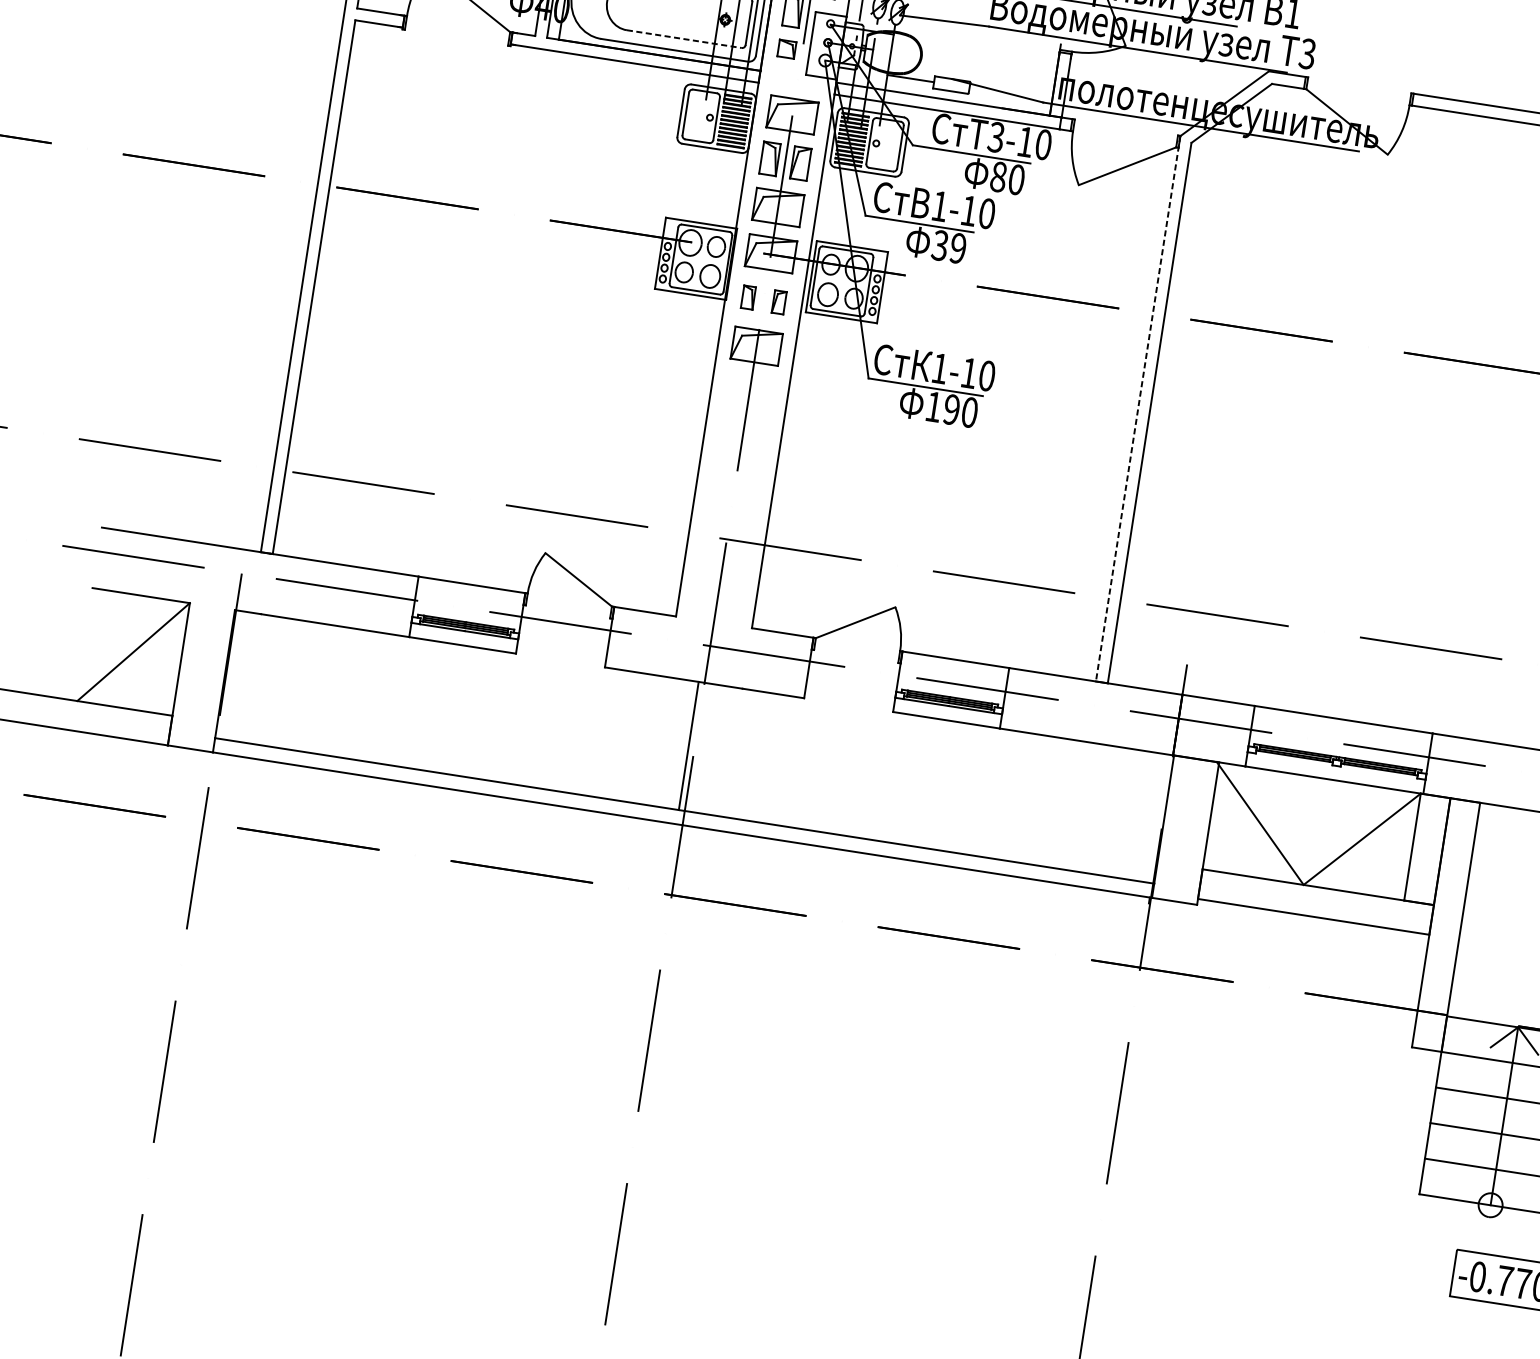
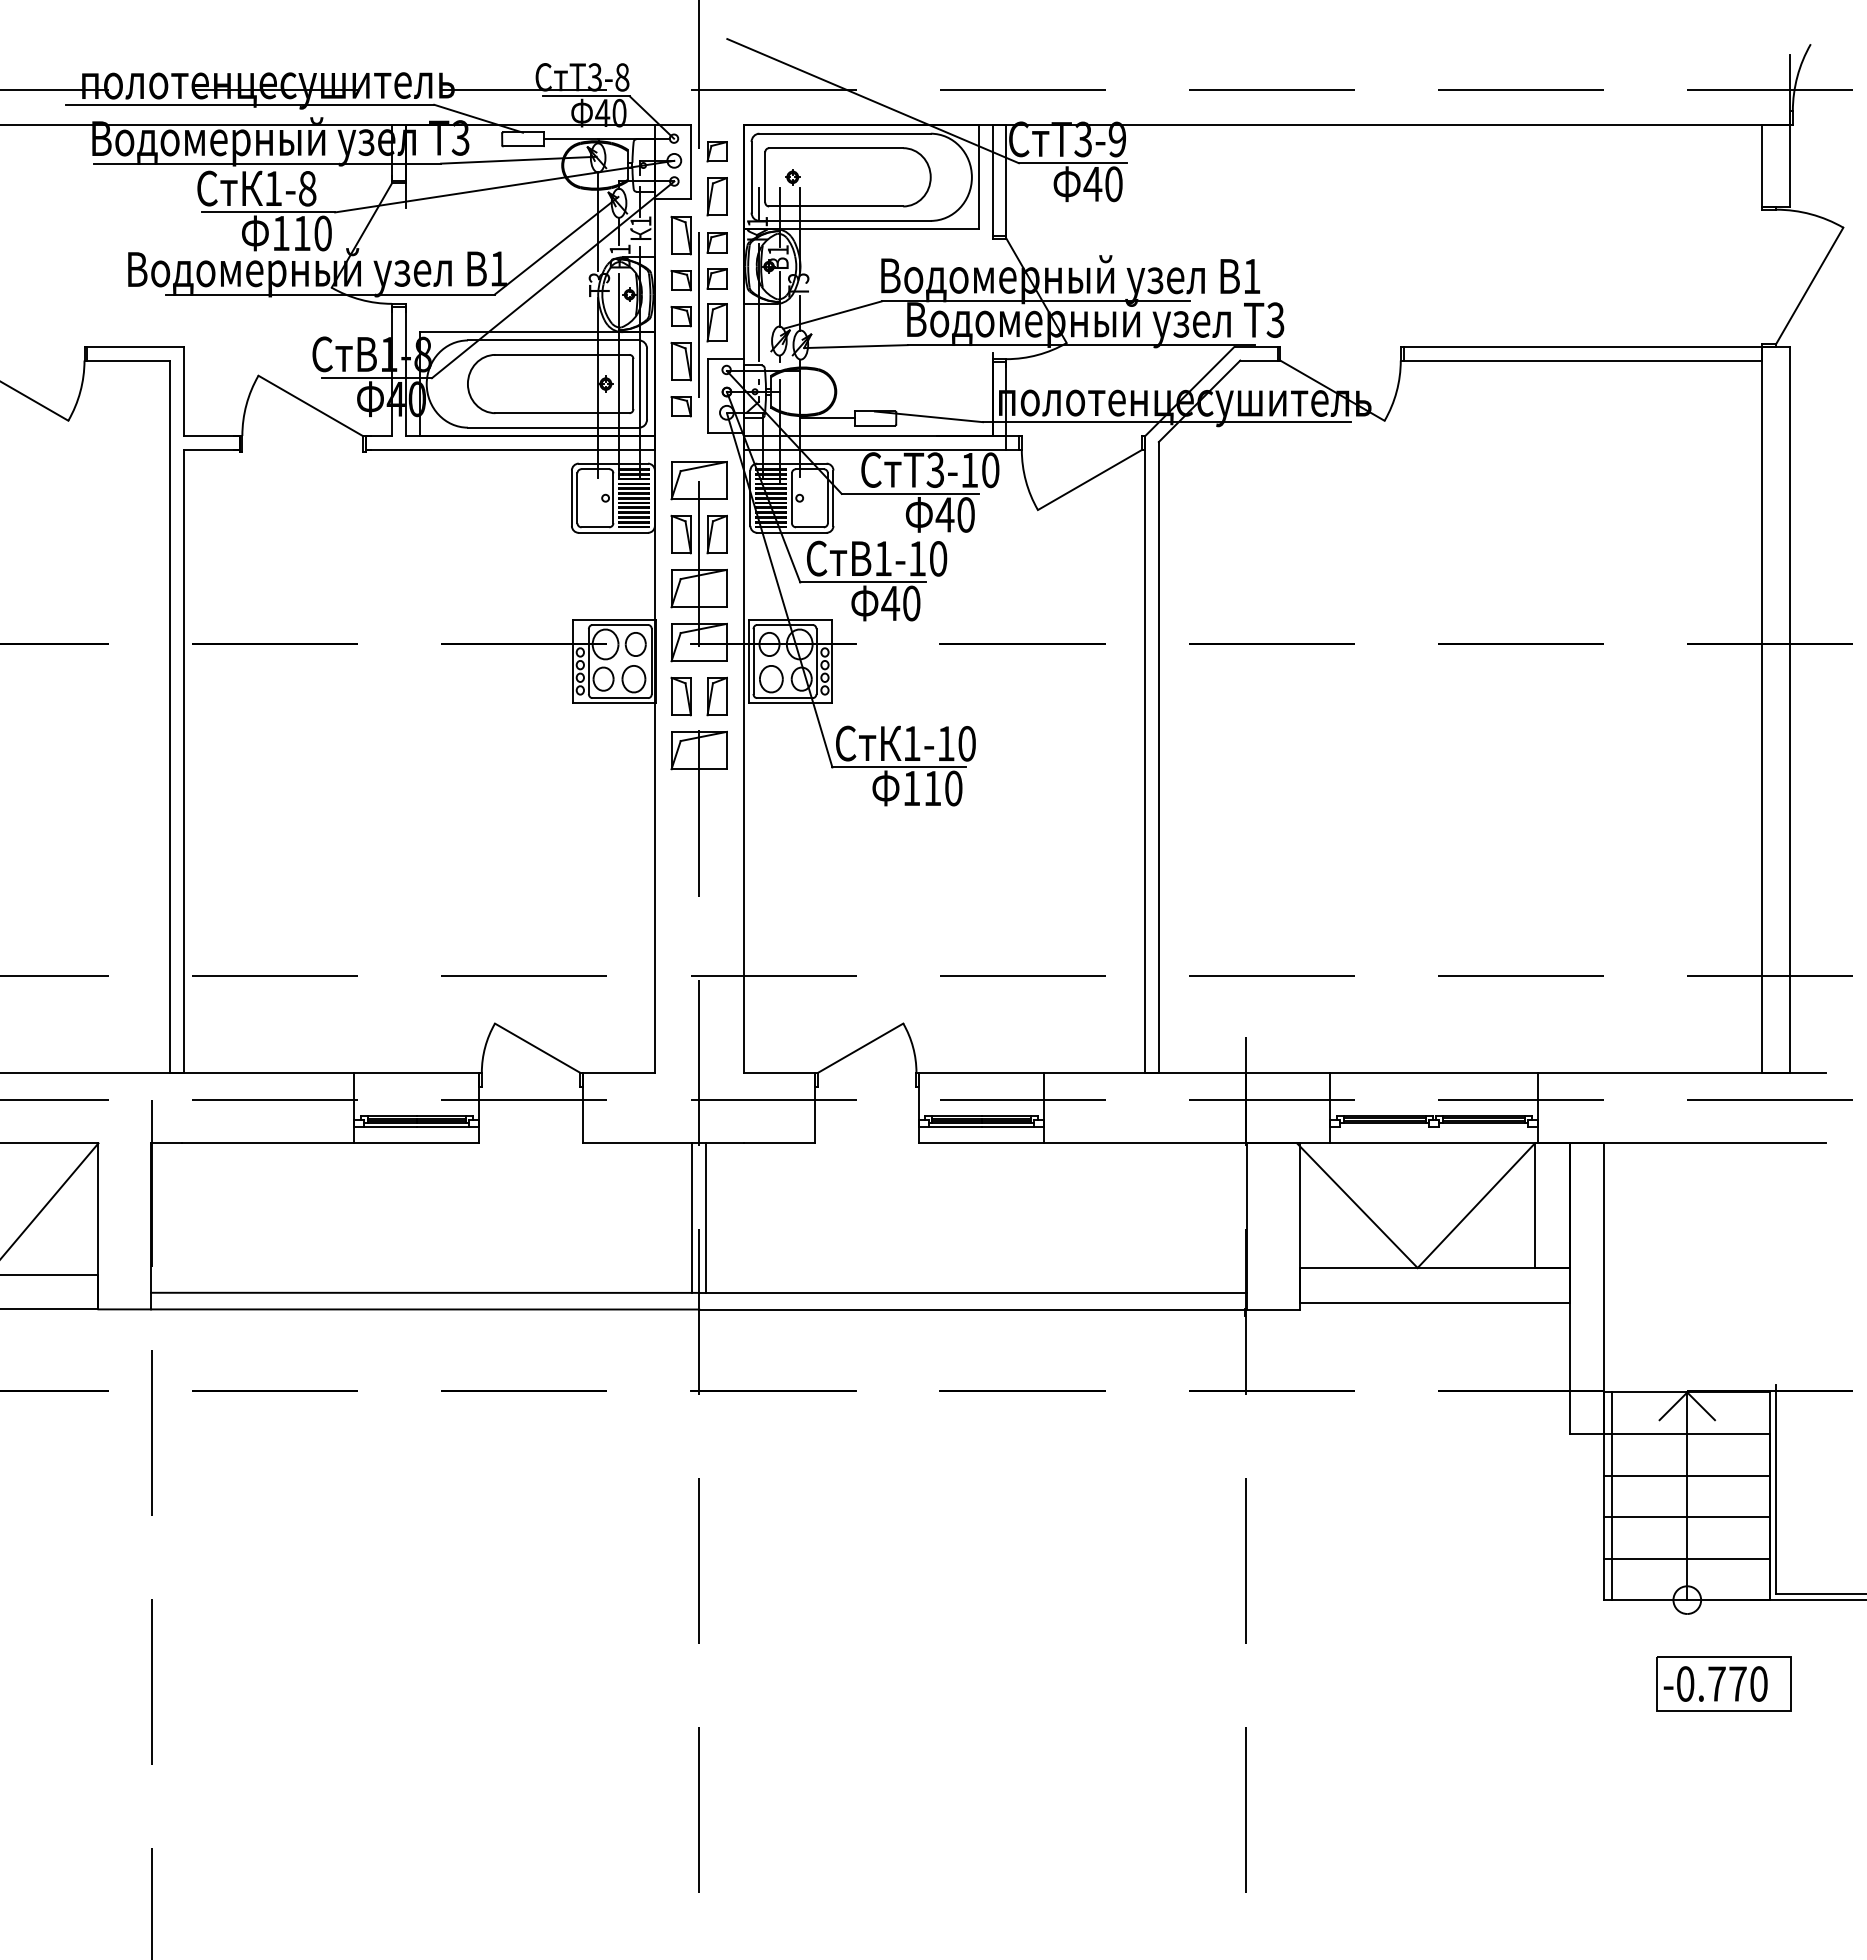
line: (684, 39) -> (562, 413), dashed -> solid
text: (998, 176) -> (944, 514), 80 -> 40
text: (948, 246) -> (900, 603), 39 -> 40
part: (747, 297) -> (680, 696), size x1.43
part: (778, 302) -> (716, 696), size x1.43
text: (951, 409) -> (932, 788), 190 -> 110
line: (1138, 409) -> (1145, 755), dashed -> solid
line: (701, 747) -> (706, 1217), added
line: (1440, 1106) -> (1612, 1496), added

